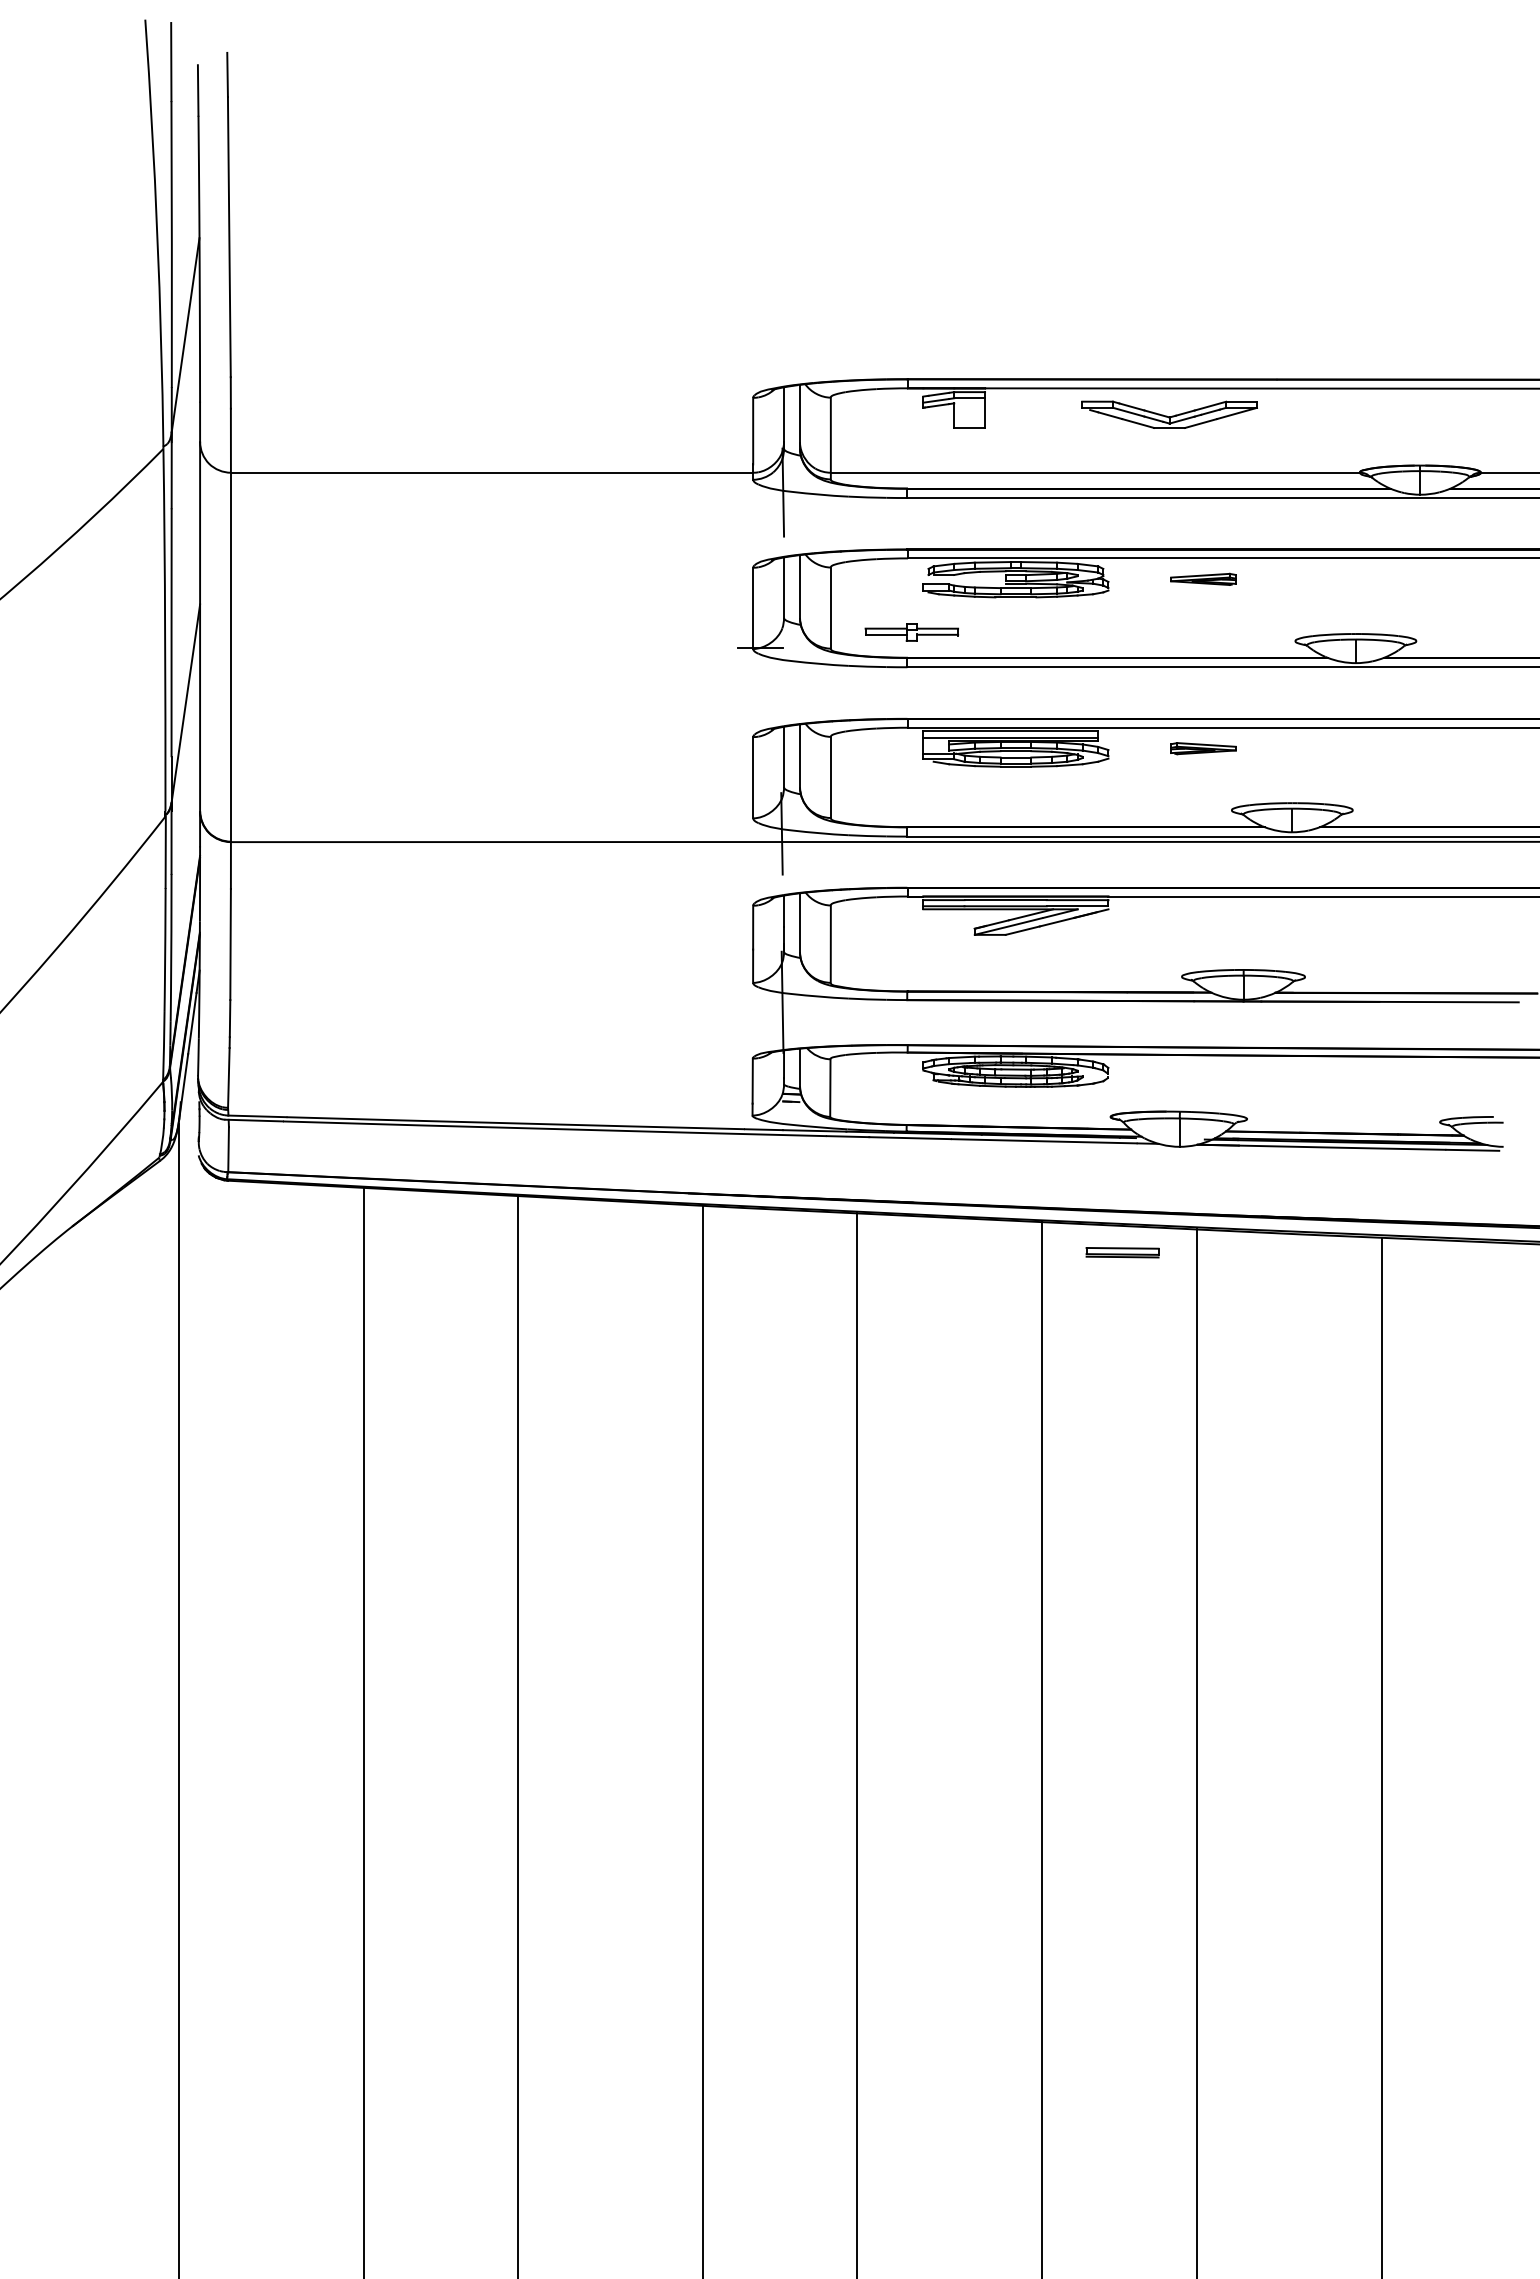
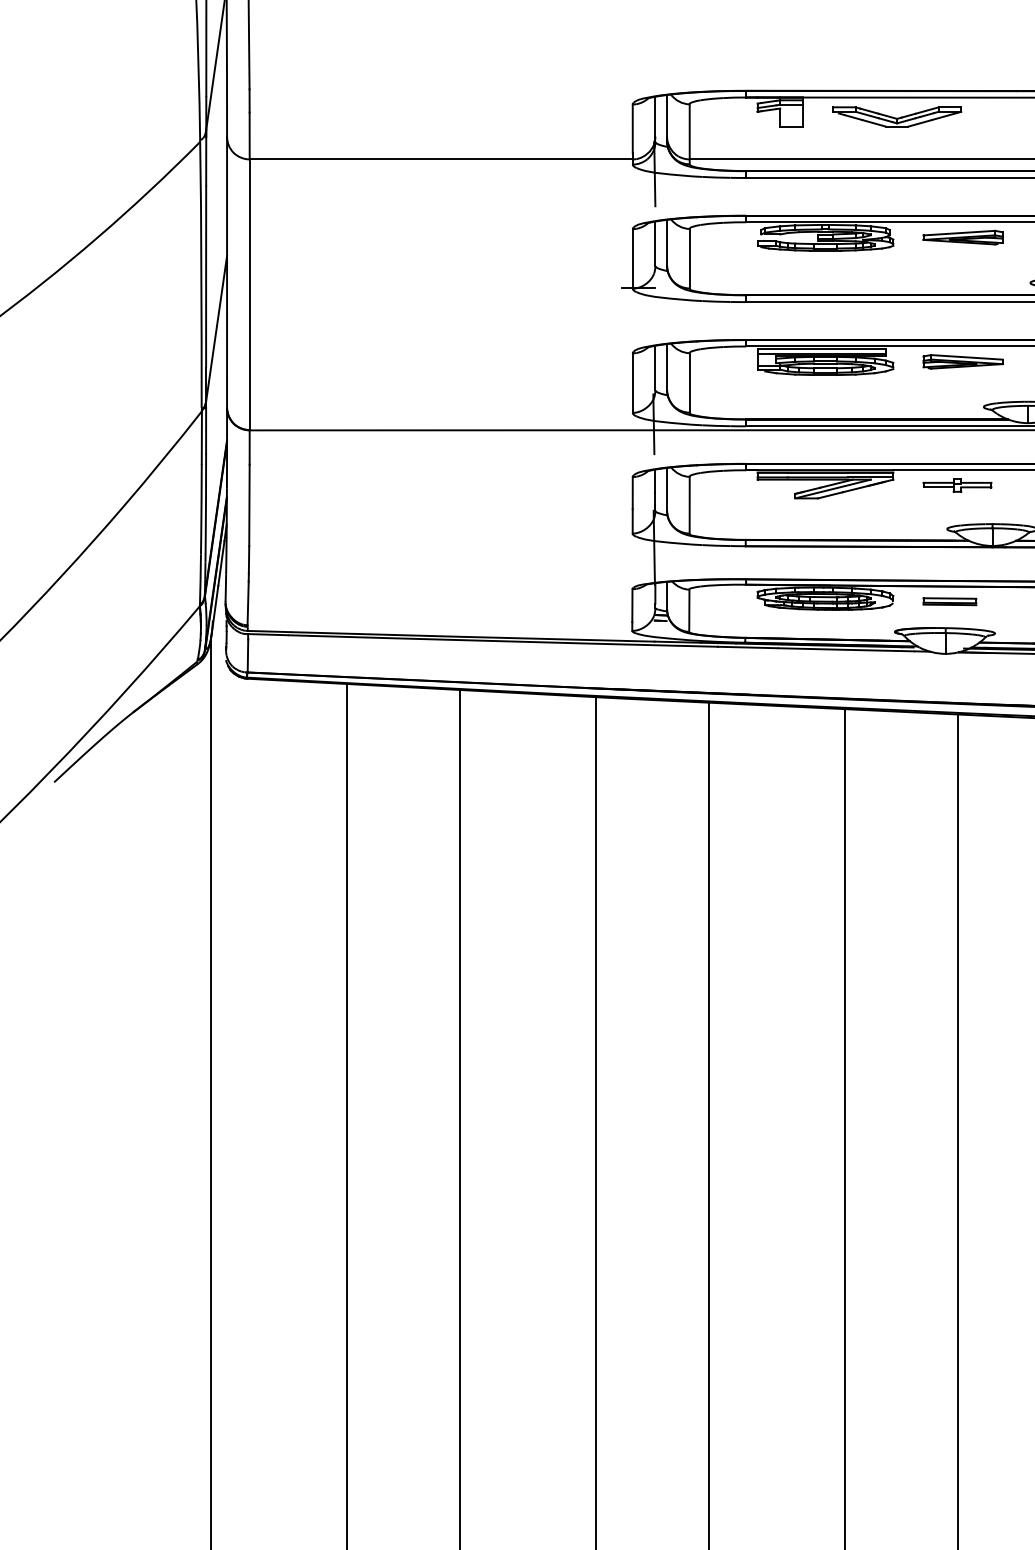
part: (1169, 414) -> (897, 116), moved
part: (1203, 579) -> (963, 237), size x1.67
part: (911, 632) -> (957, 485), moved
part: (1203, 748) -> (963, 361), size x1.67
part: (1122, 1252) -> (949, 601), moved

